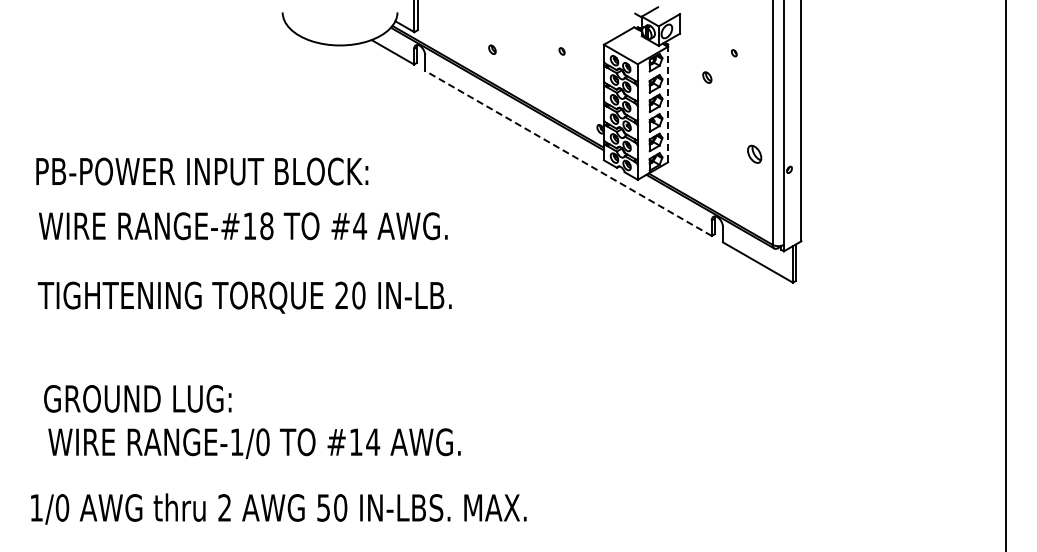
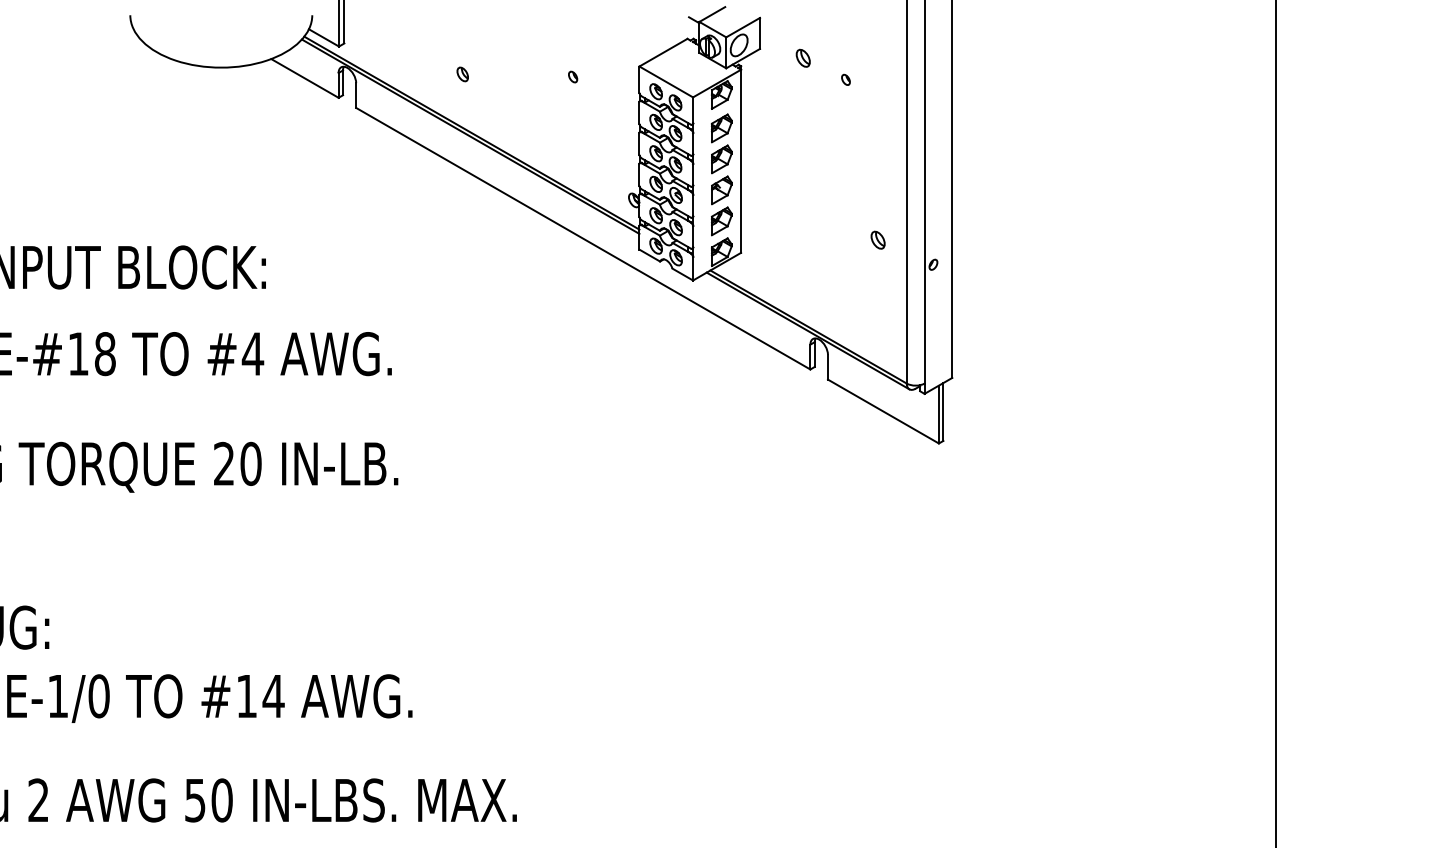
part: (707, 77) -> (803, 58), moved
line: (668, 104) -> (741, 161), dashed -> solid
line: (568, 153) -> (583, 238), dashed -> solid
part: (754, 154) -> (877, 240), size x0.62

